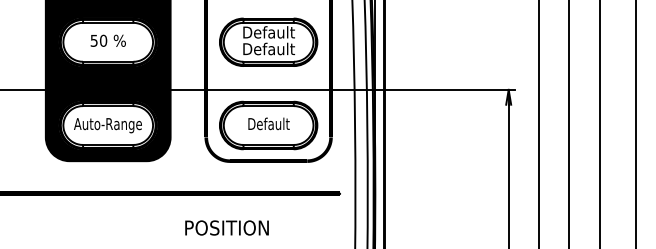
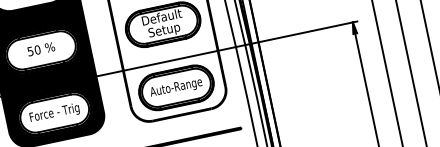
text: (269, 50) -> (165, 30), Default -> Setup
text: (107, 125) -> (54, 113), Auto-Range -> Force - Trig
text: (268, 125) -> (176, 87), Default -> Auto-Range

